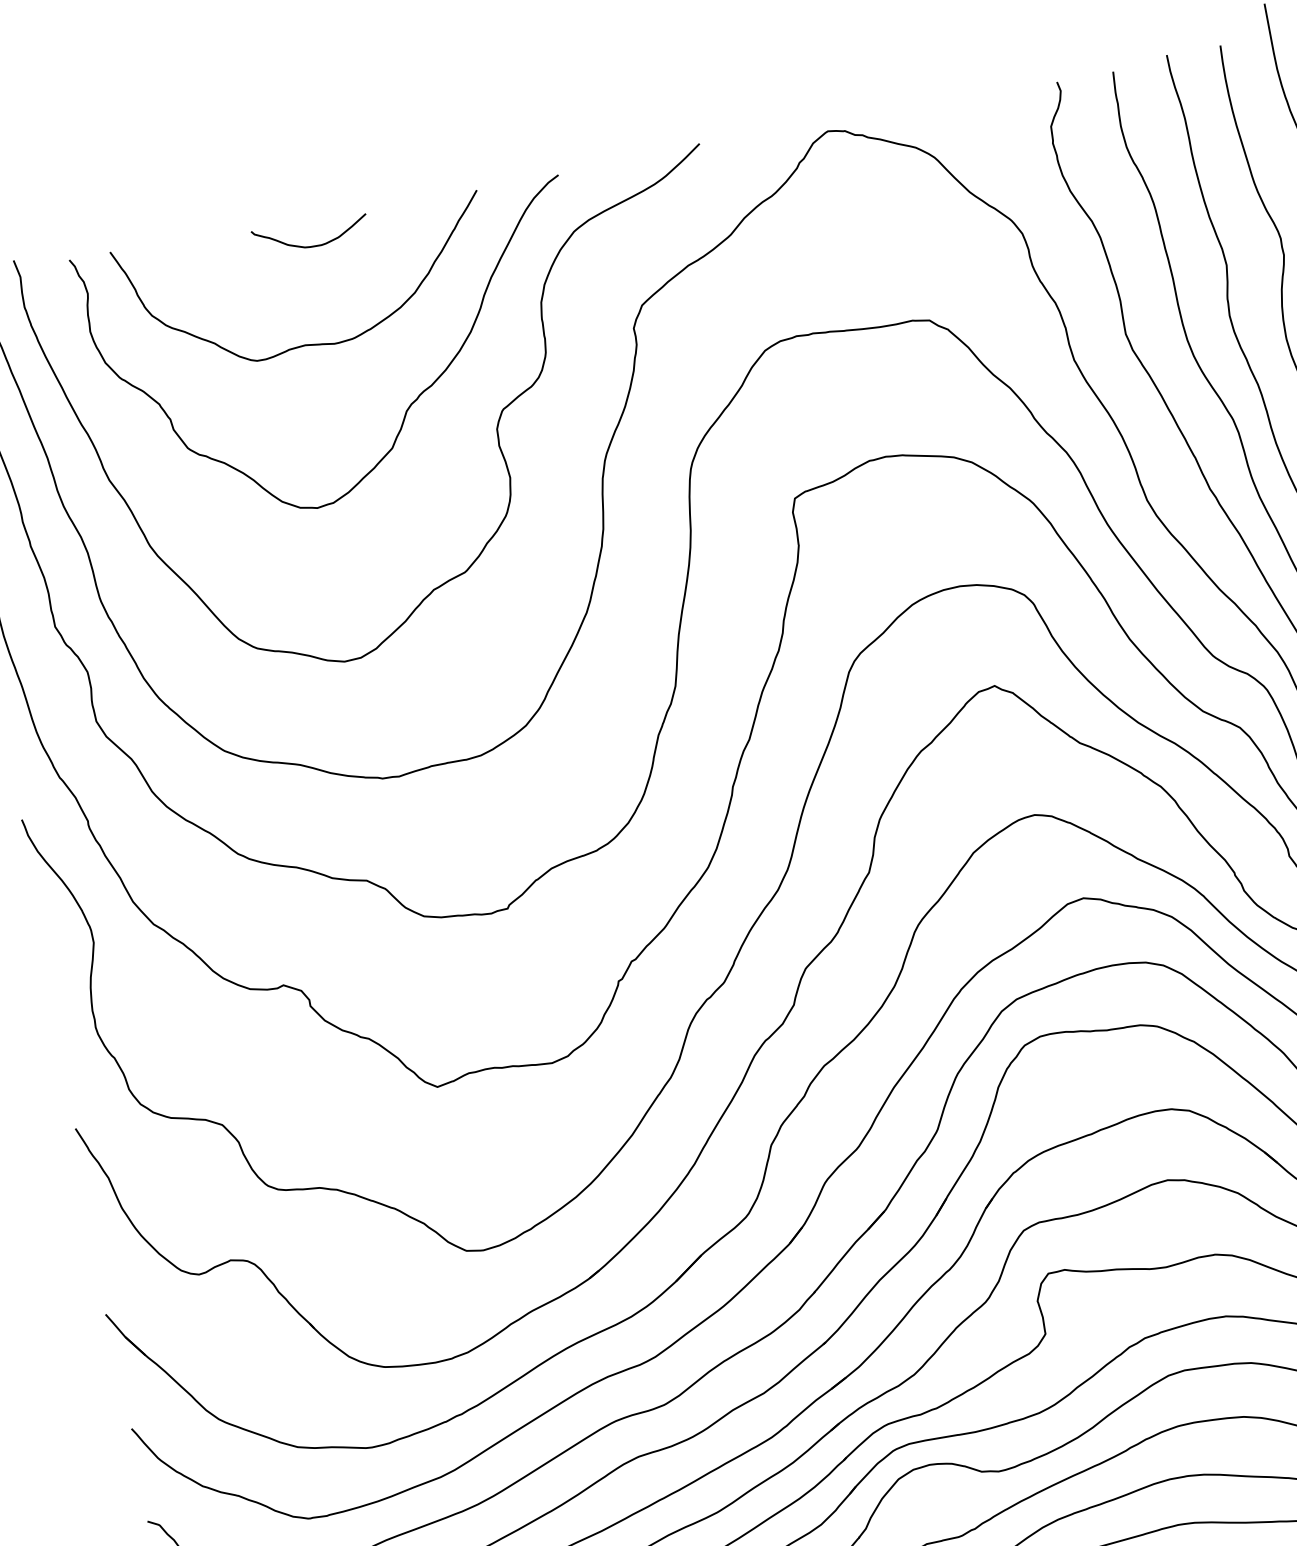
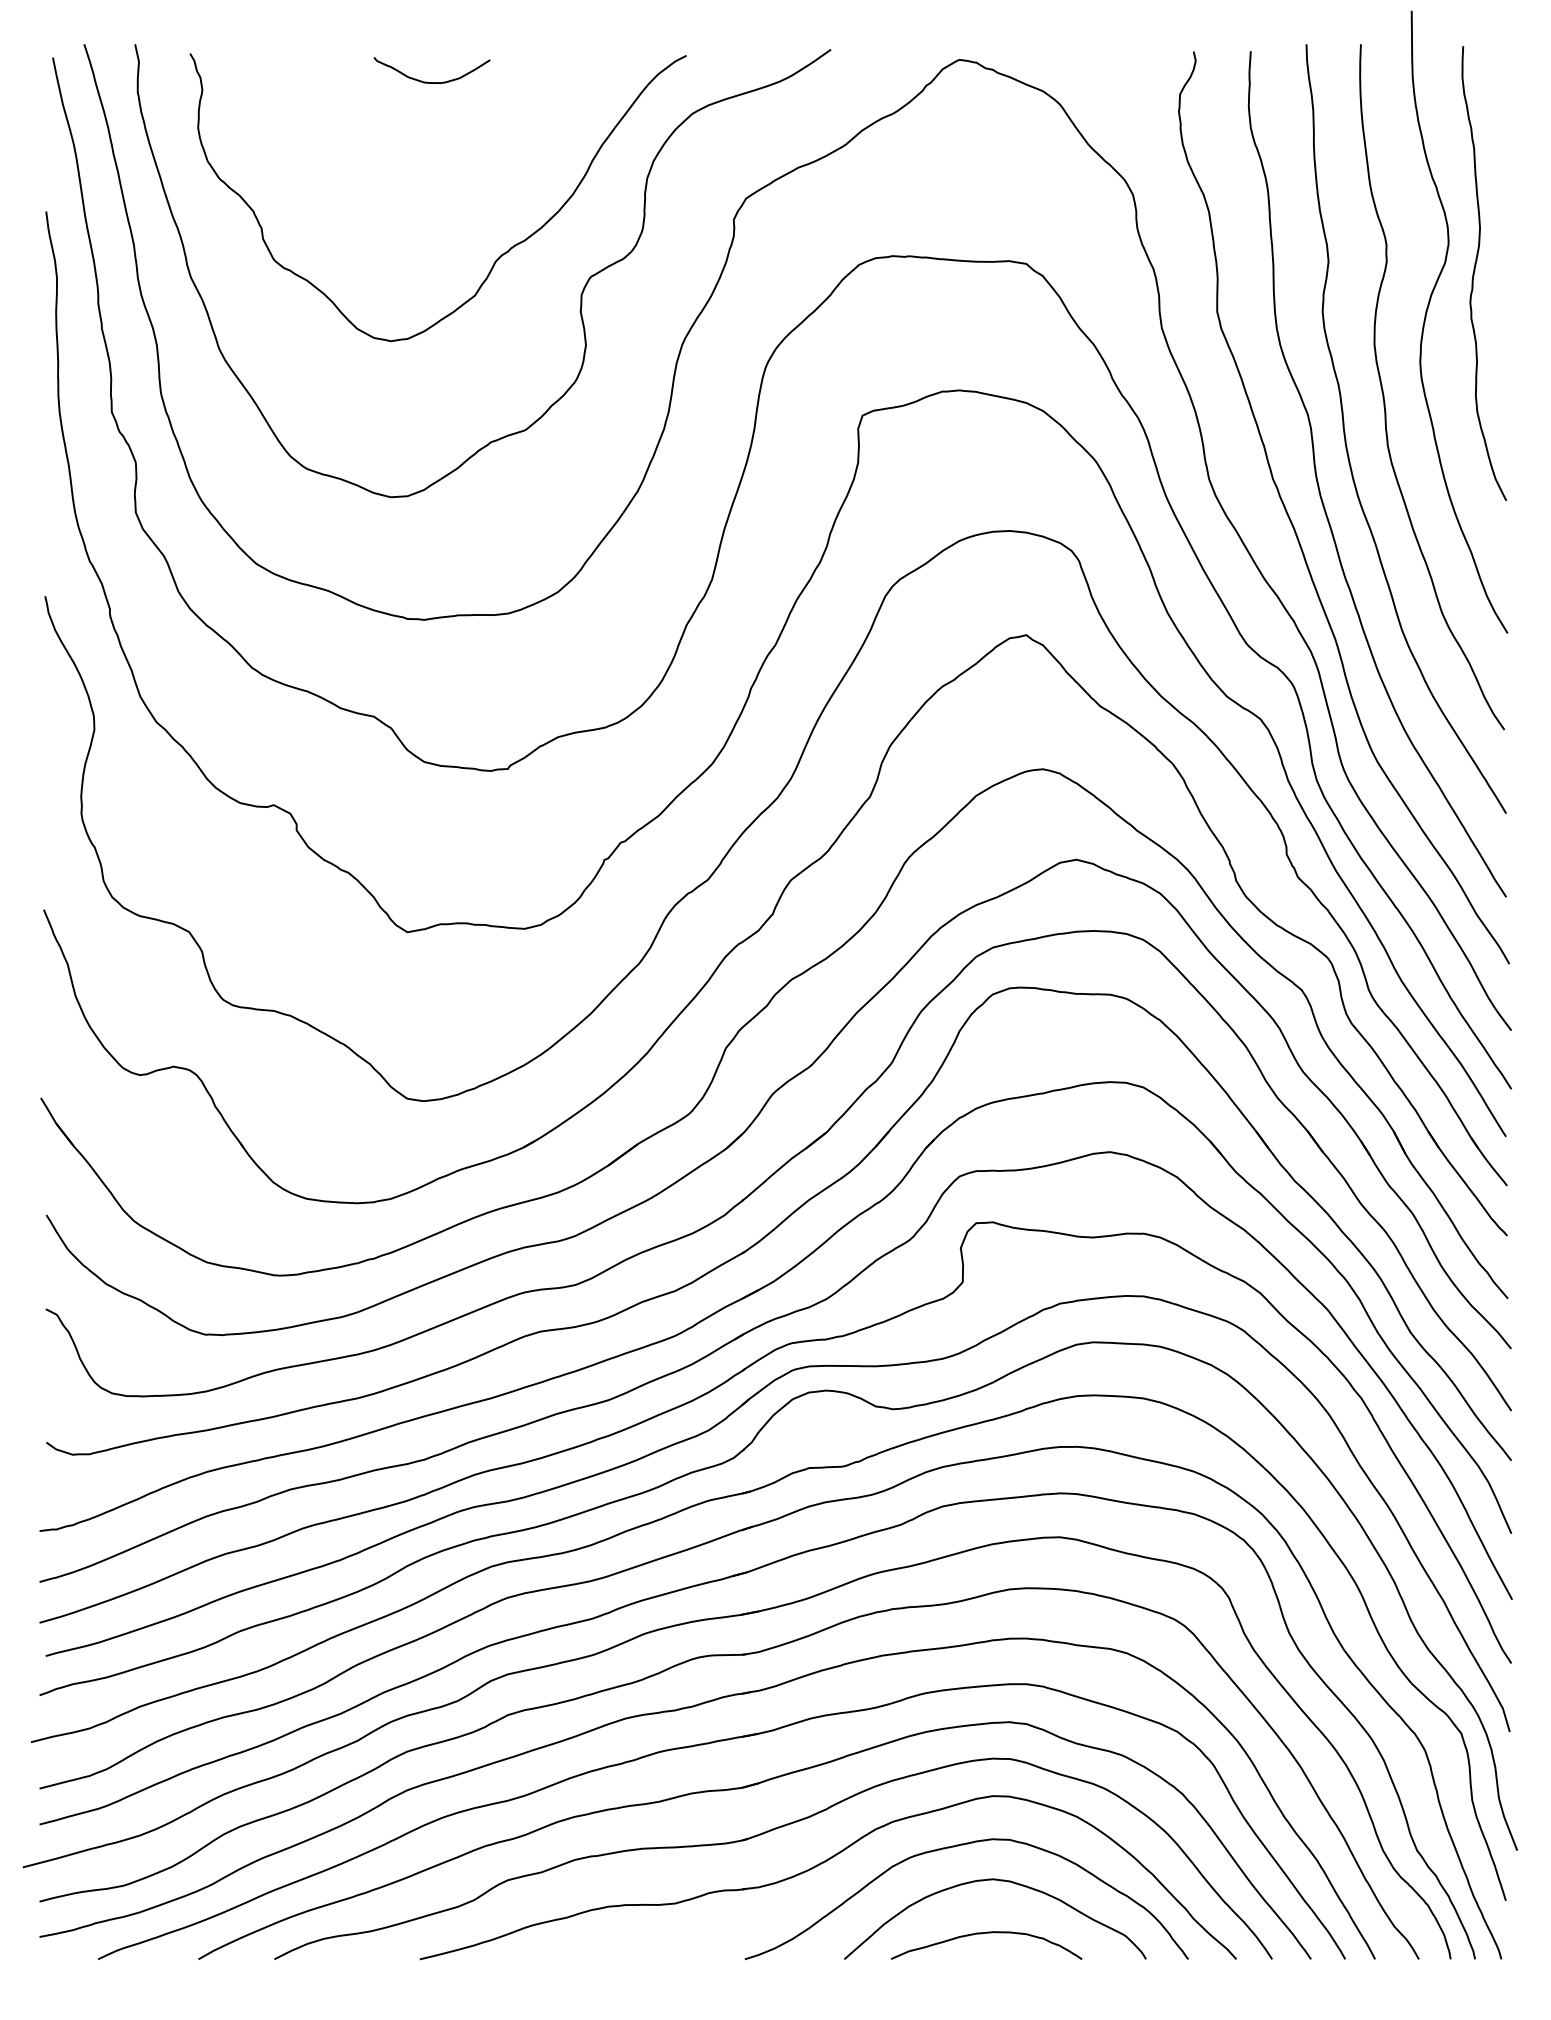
curve: (312, 343) -> (414, 178), removed

